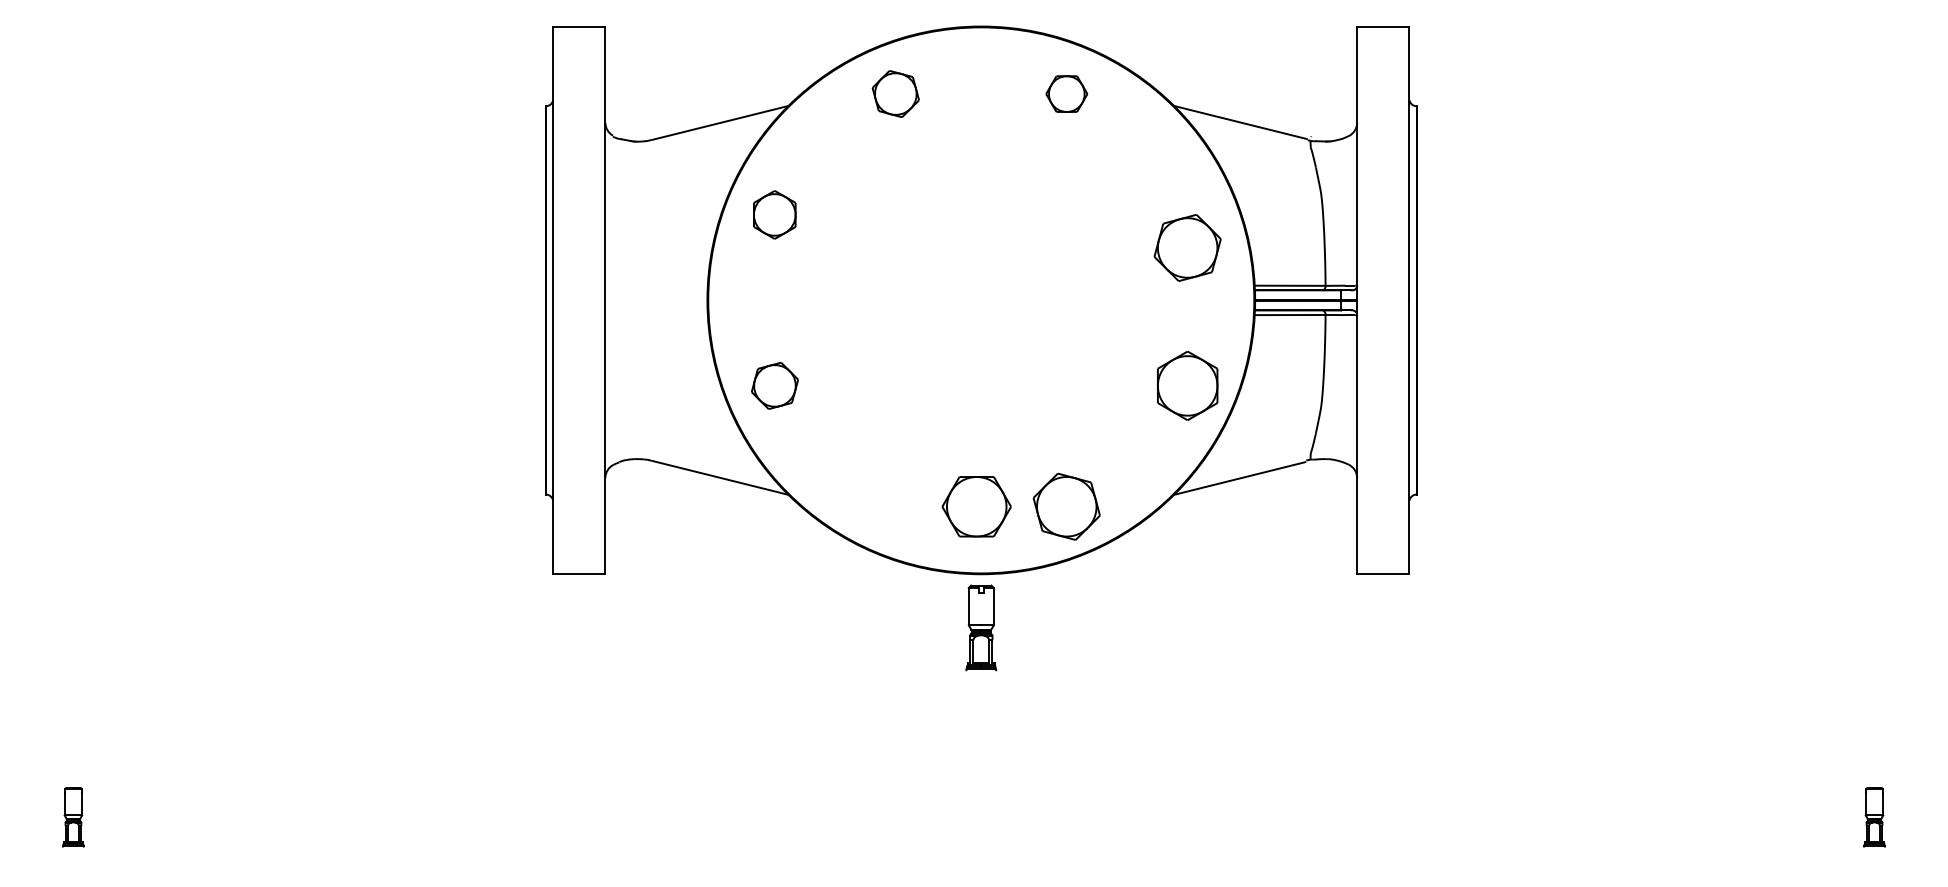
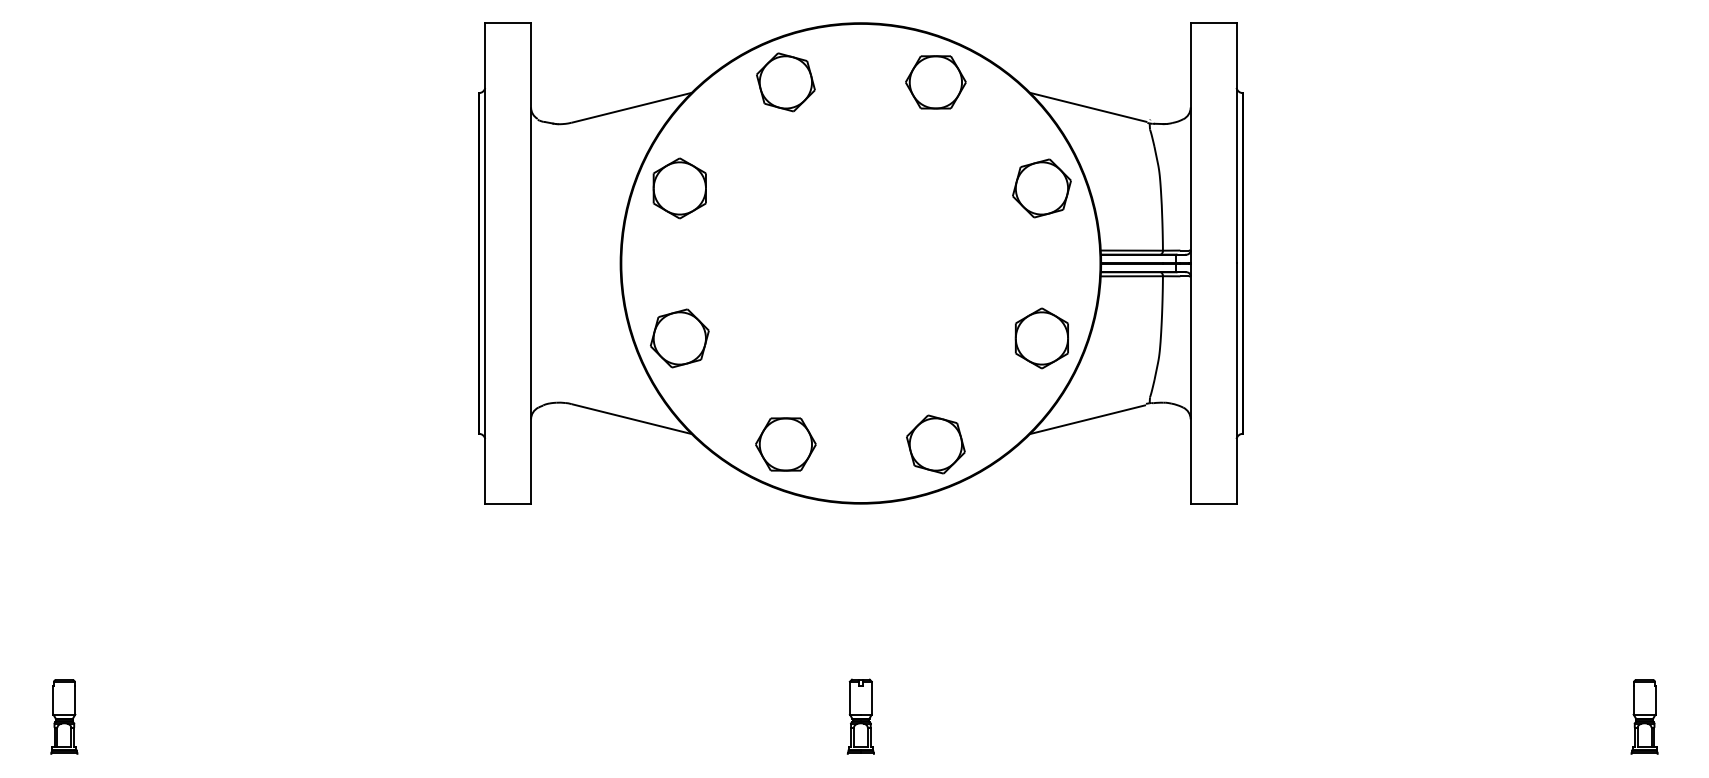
part: (895, 94) -> (785, 82), size x1.43
part: (1066, 94) -> (935, 82), size x1.67
part: (774, 214) -> (679, 188), size x1.43
part: (1187, 248) -> (1041, 188), moved
part: (774, 385) -> (679, 338), size x1.43
part: (976, 506) -> (785, 444), moved
part: (980, 627) -> (860, 716), moved
part: (73, 816) -> (64, 716), size x1.43
part: (1874, 816) -> (1644, 716), size x1.43

